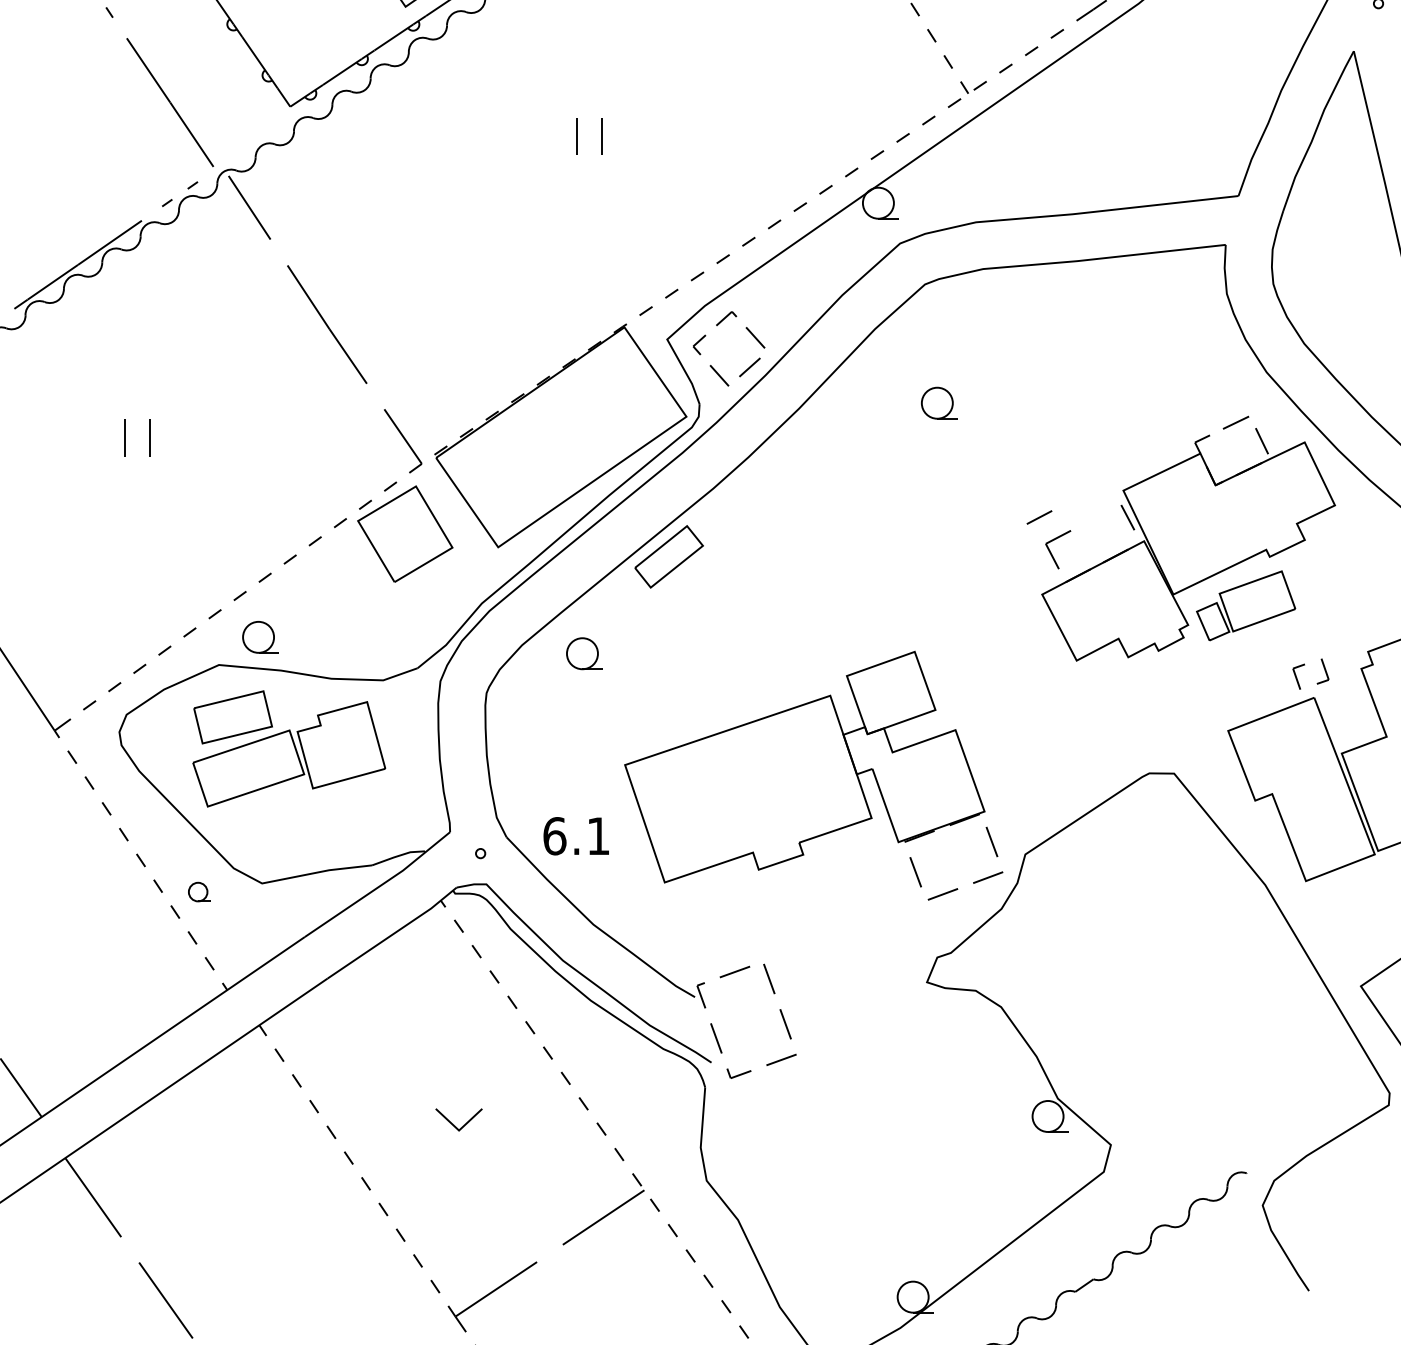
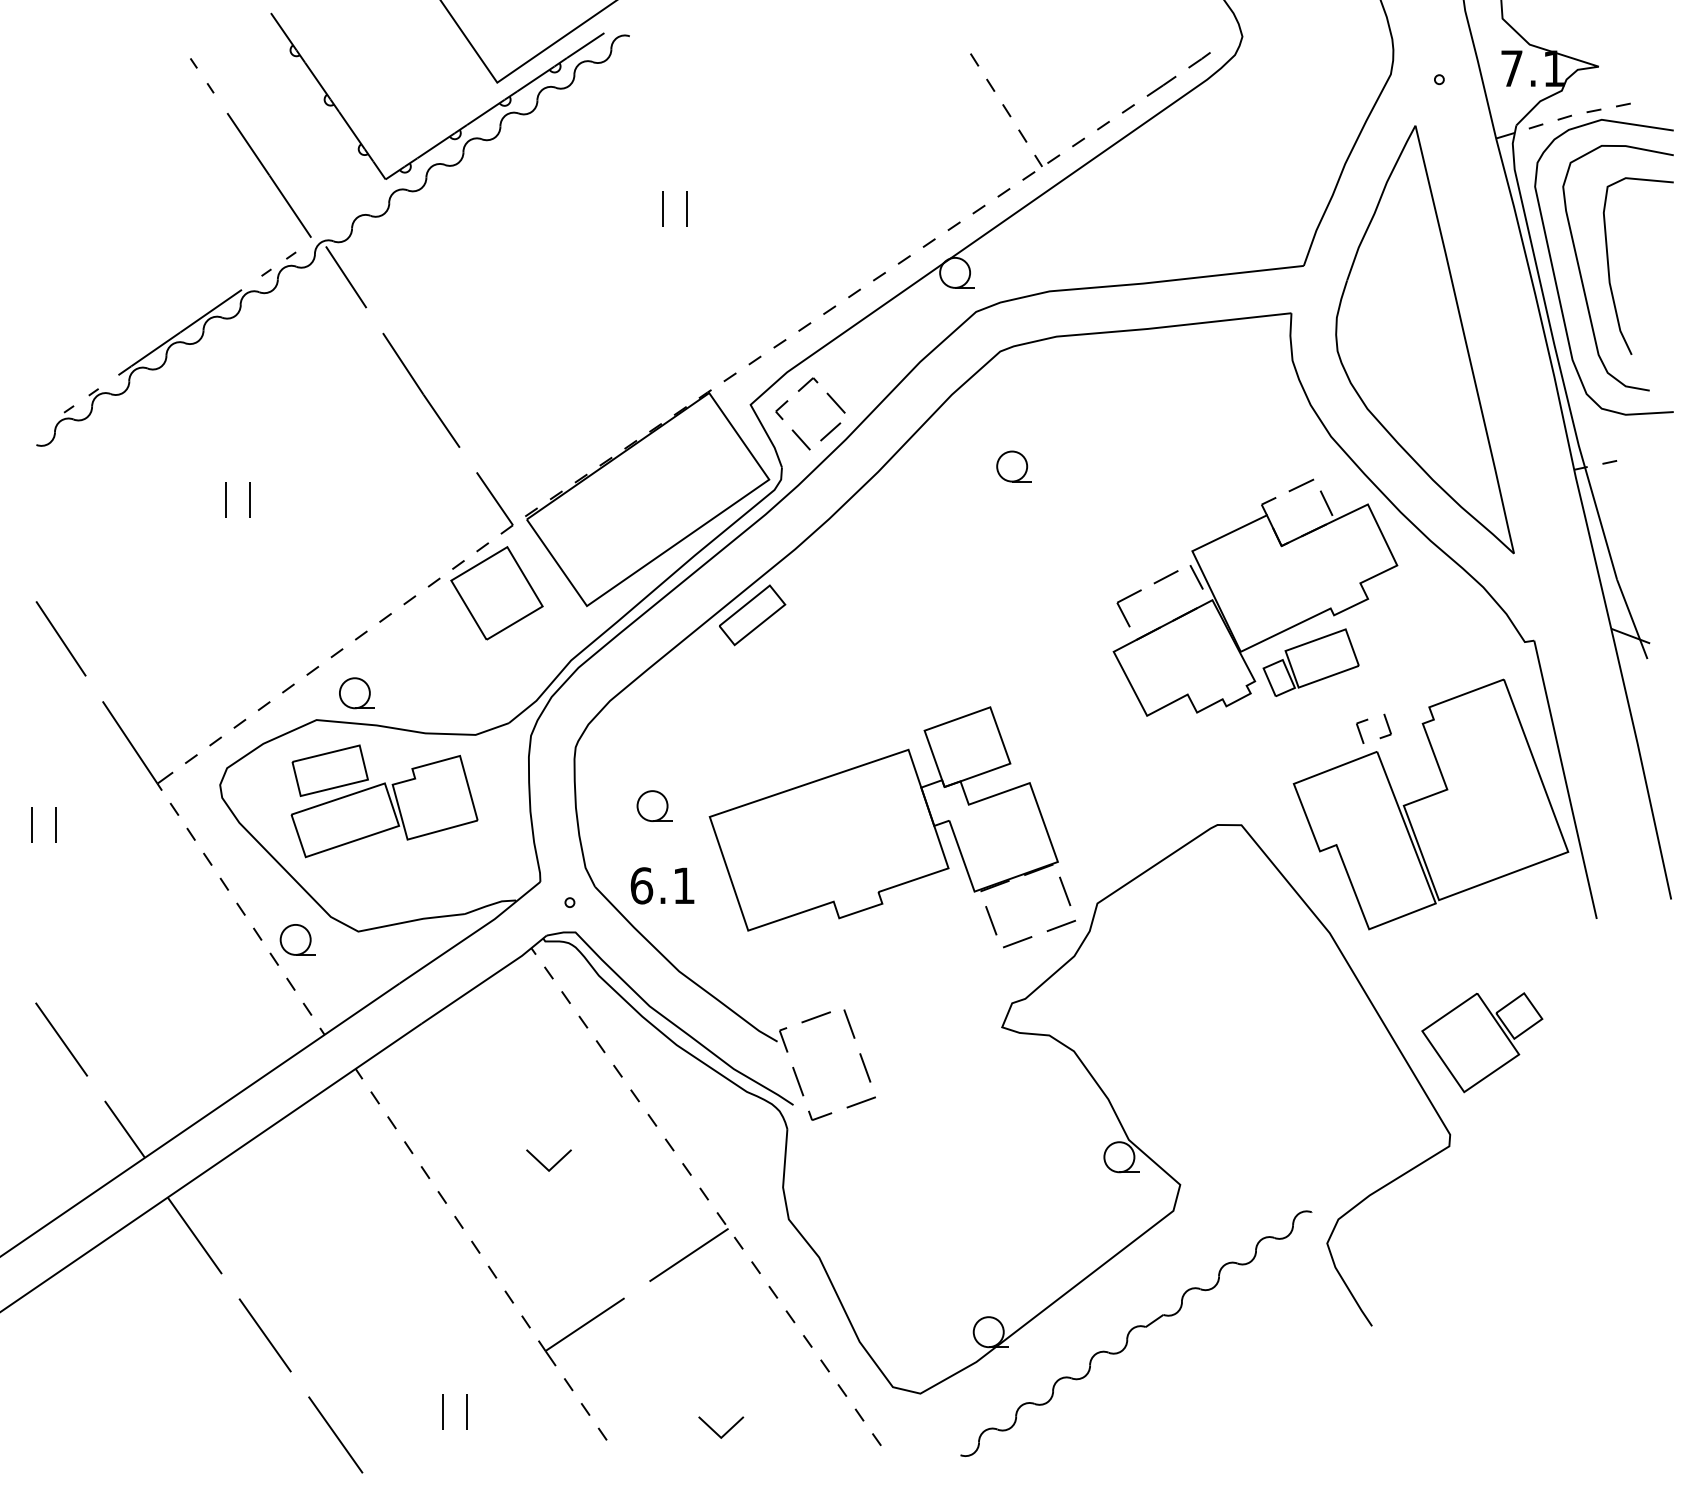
line: (1038, 517) -> (1165, 577), moved
part: (584, 653) -> (654, 805), moved
part: (199, 891) -> (297, 939), size x1.67

